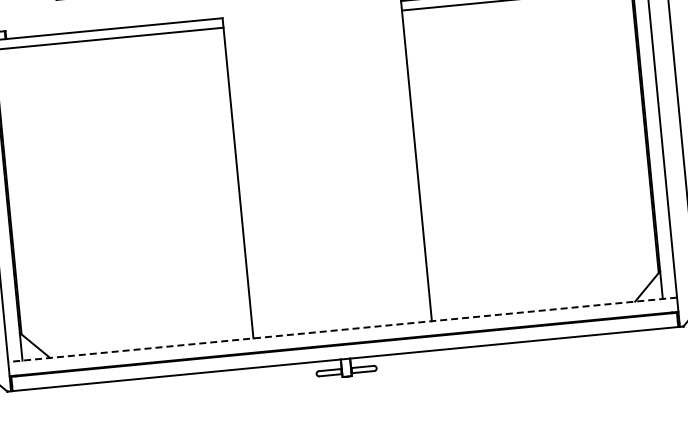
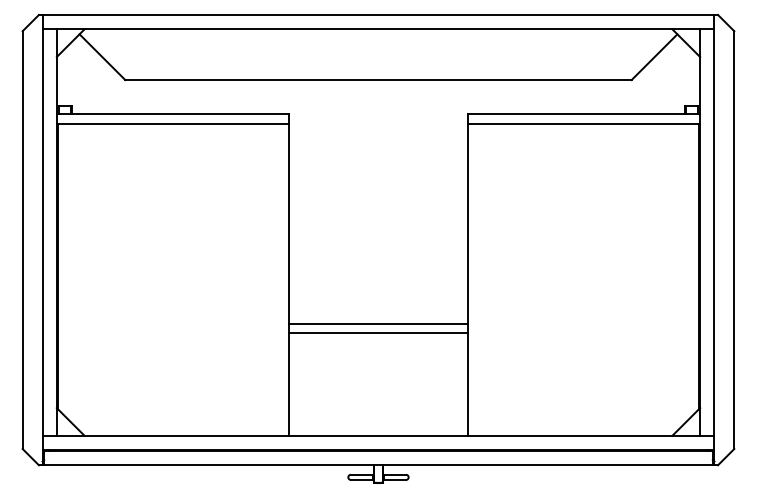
line: (331, 217) -> (378, 323), added
line: (332, 227) -> (378, 333), added
line: (342, 329) -> (378, 435), dashed -> solid

